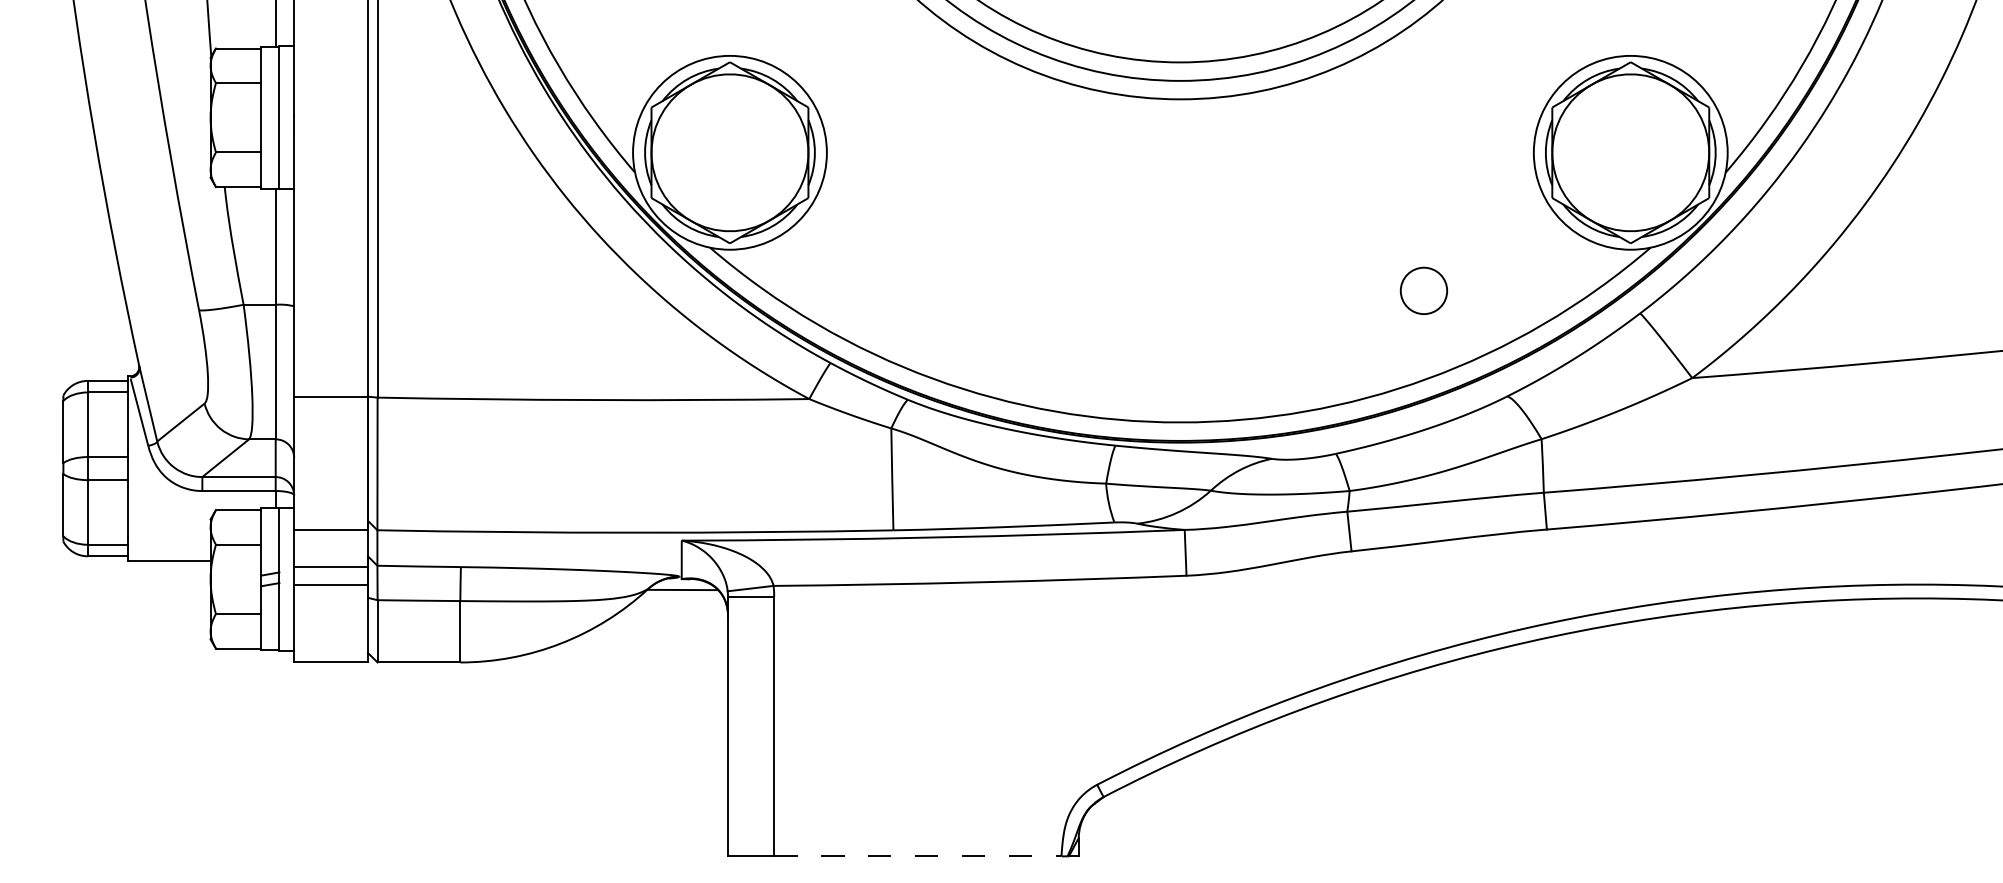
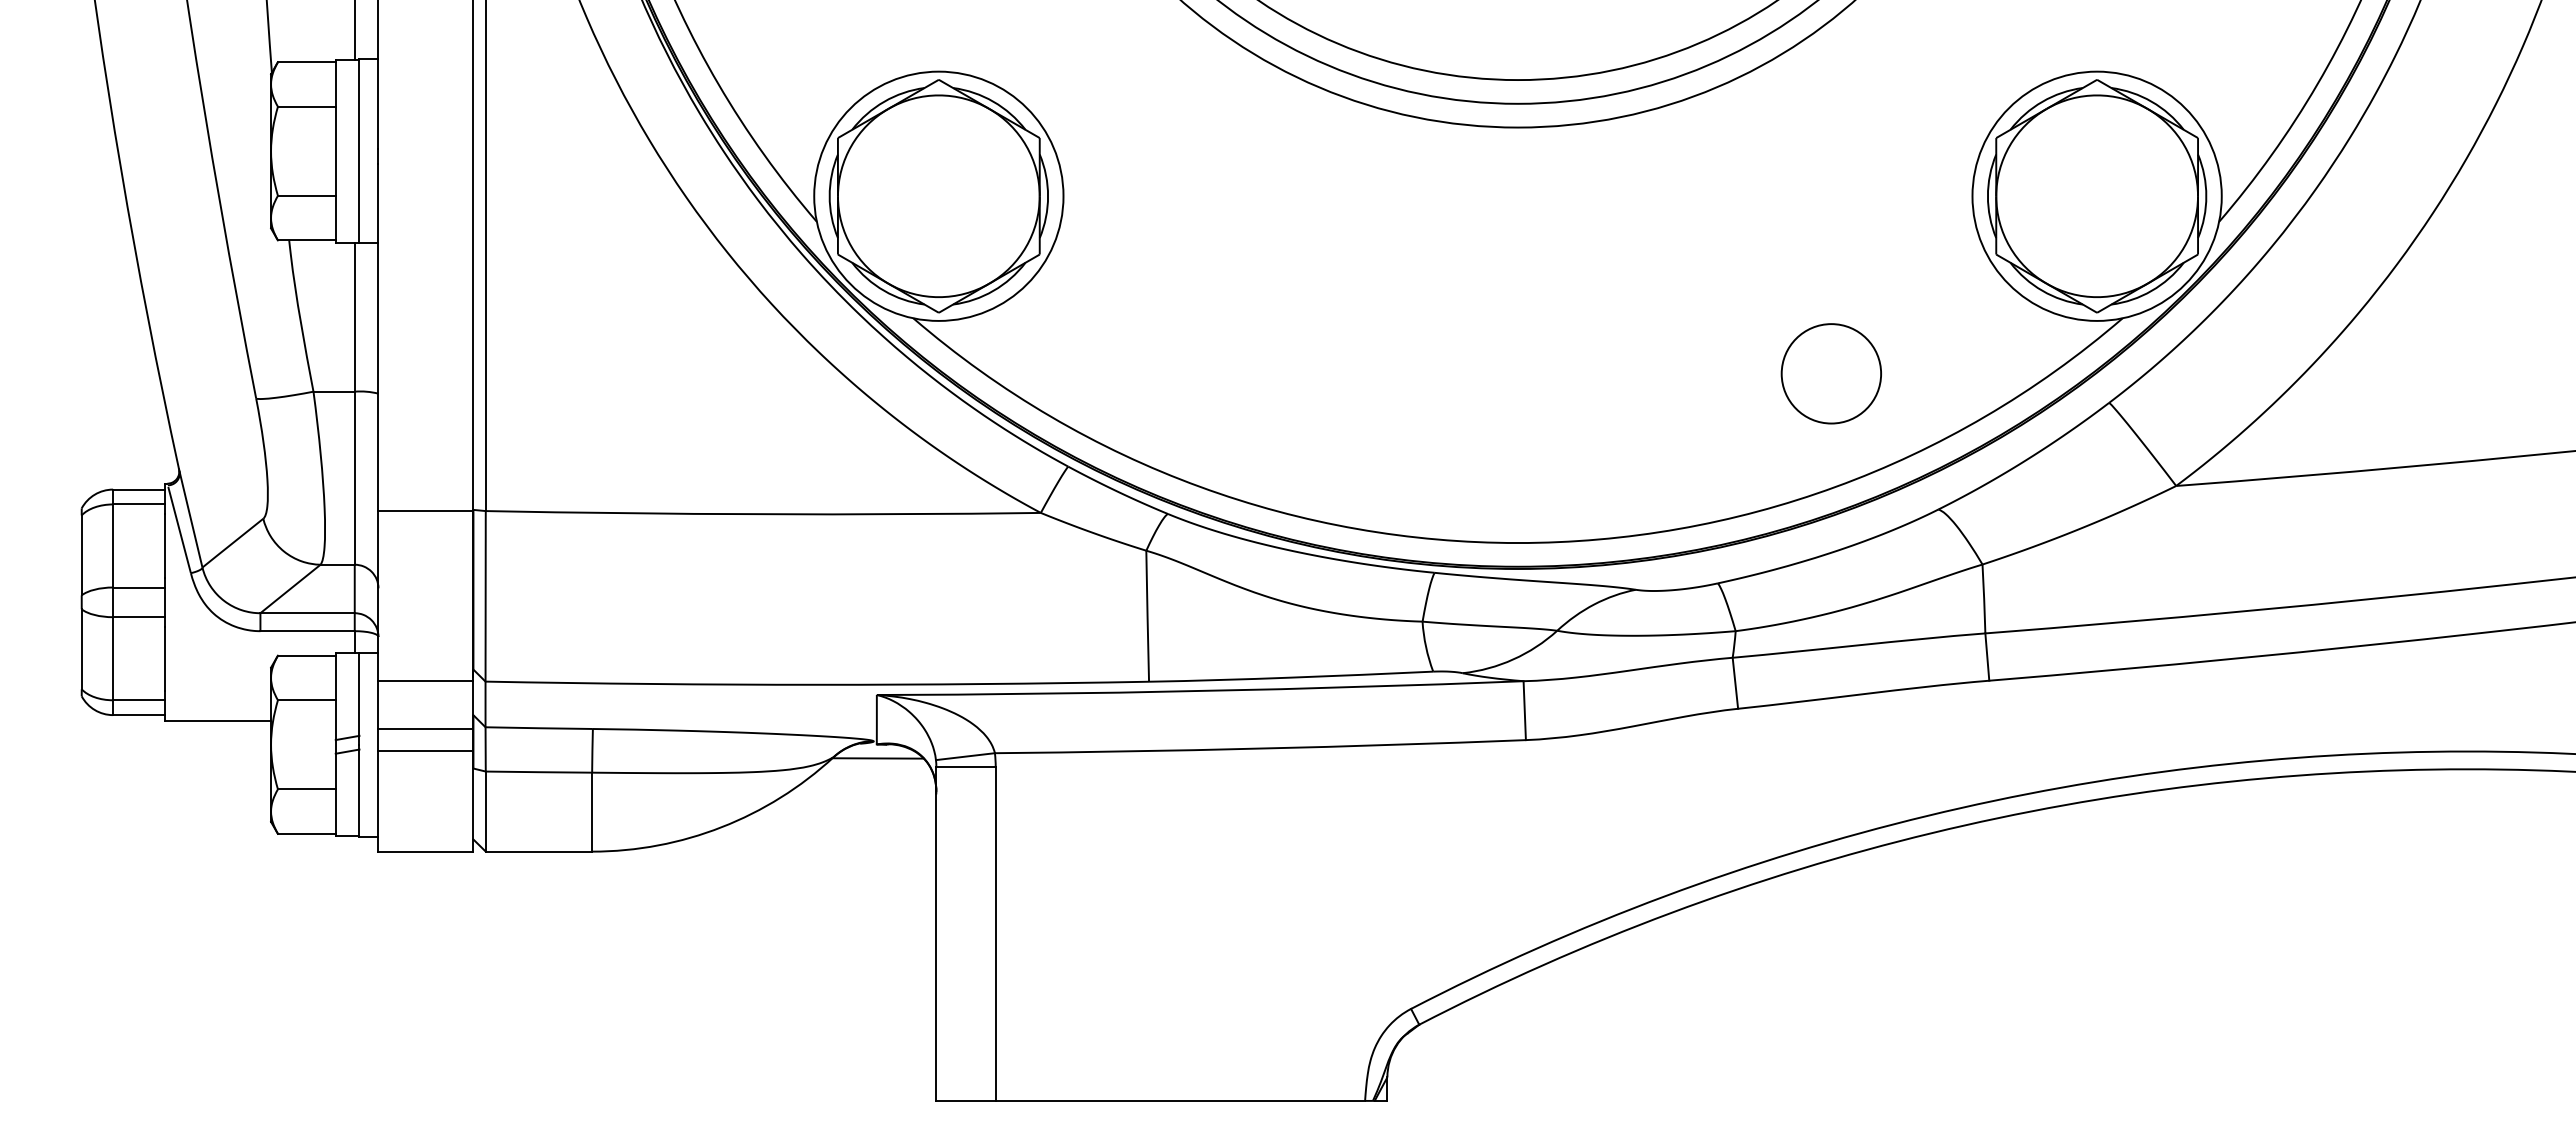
circle: (1423, 290) -> (1830, 373), size x1.67
line: (917, 856) -> (1180, 1100), dashed -> solid

